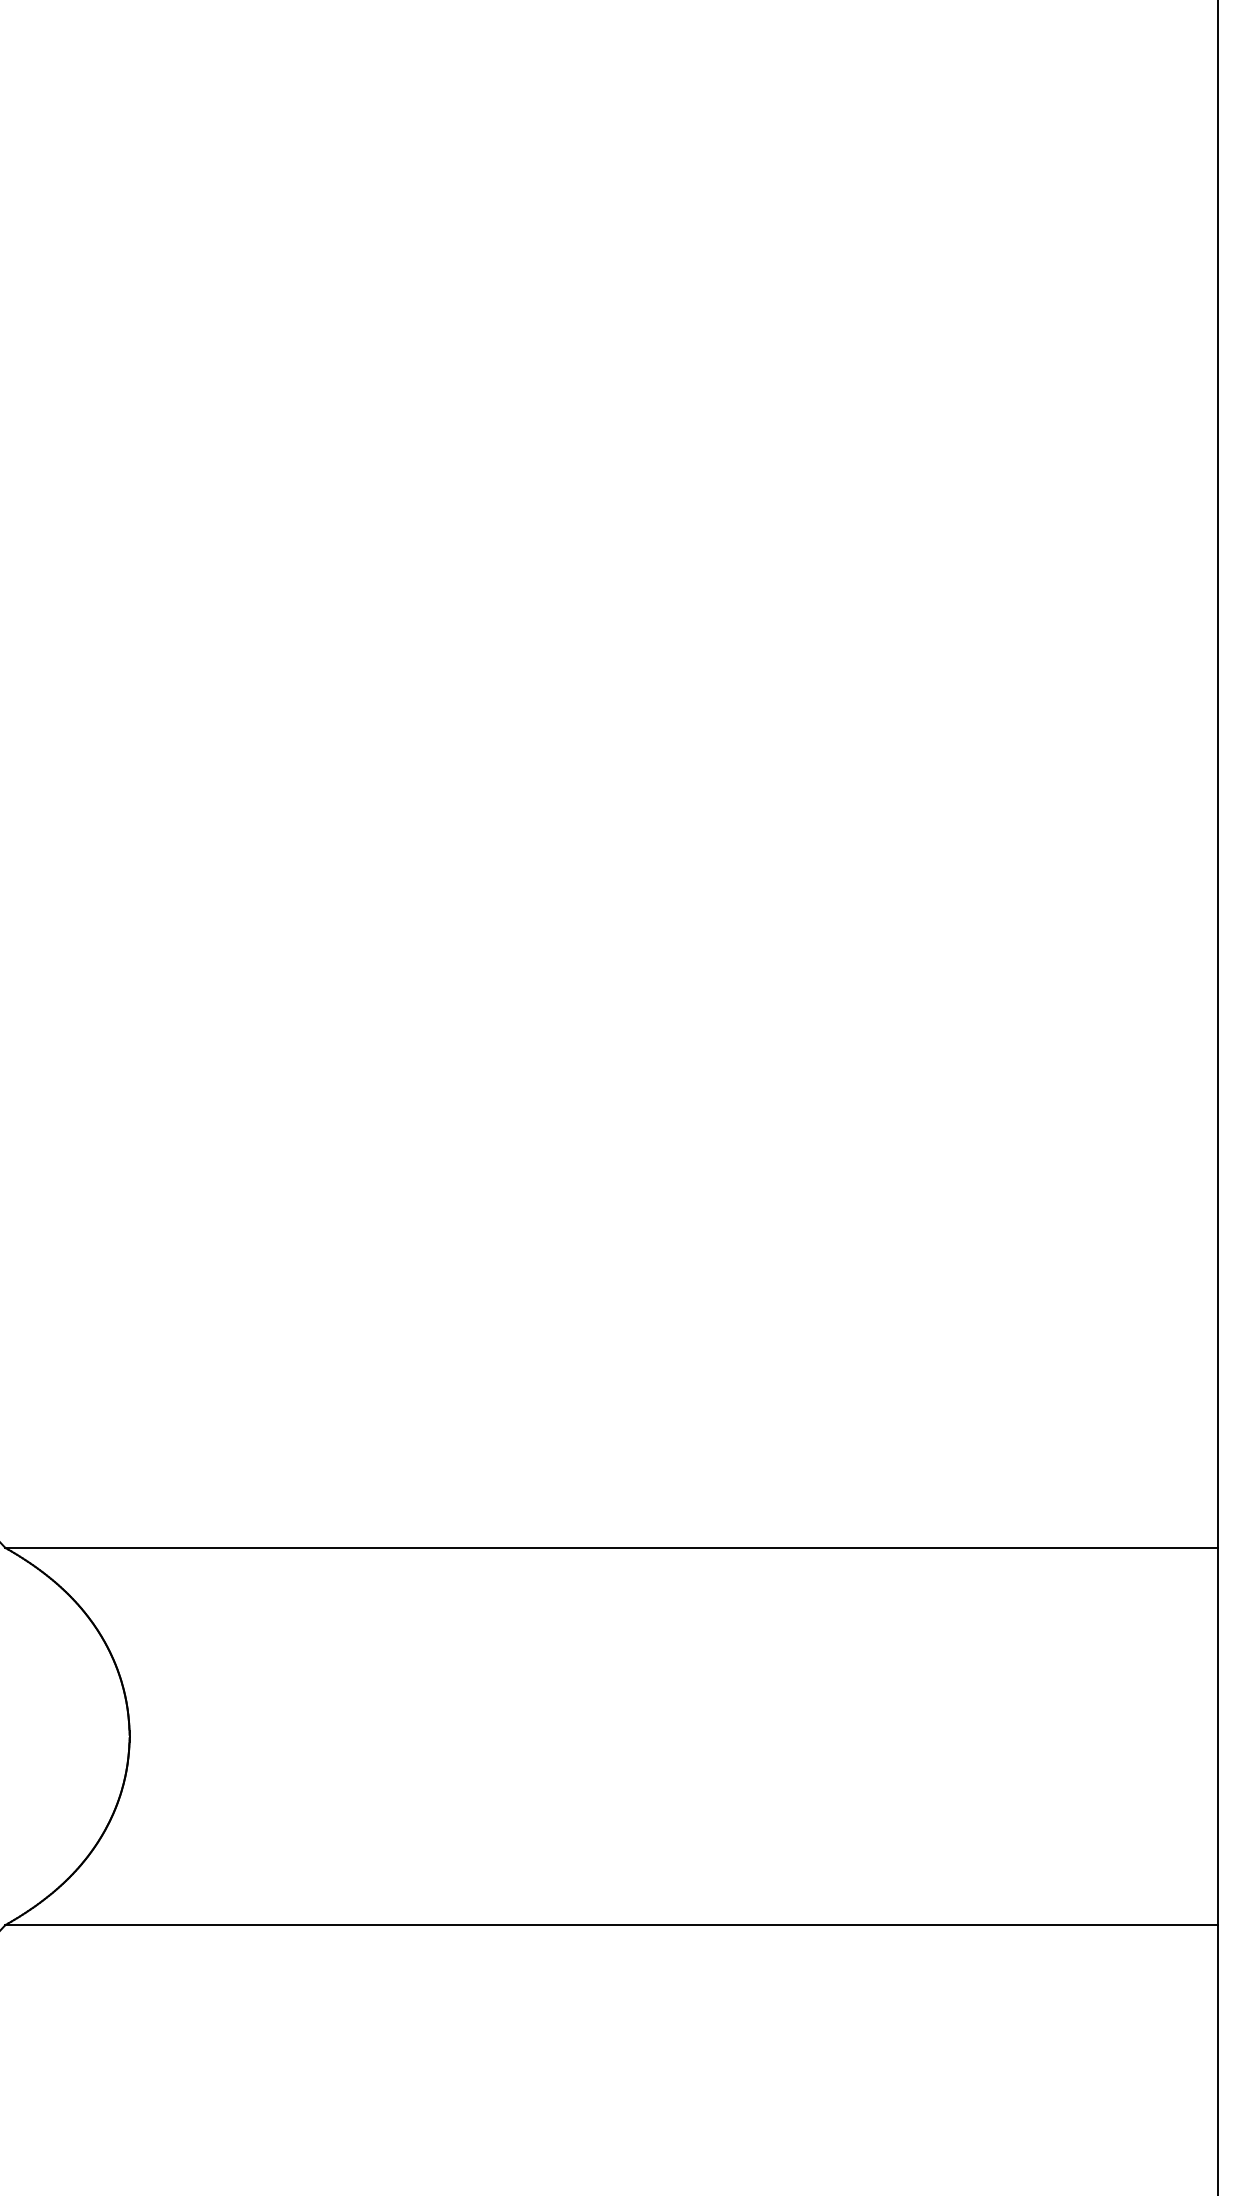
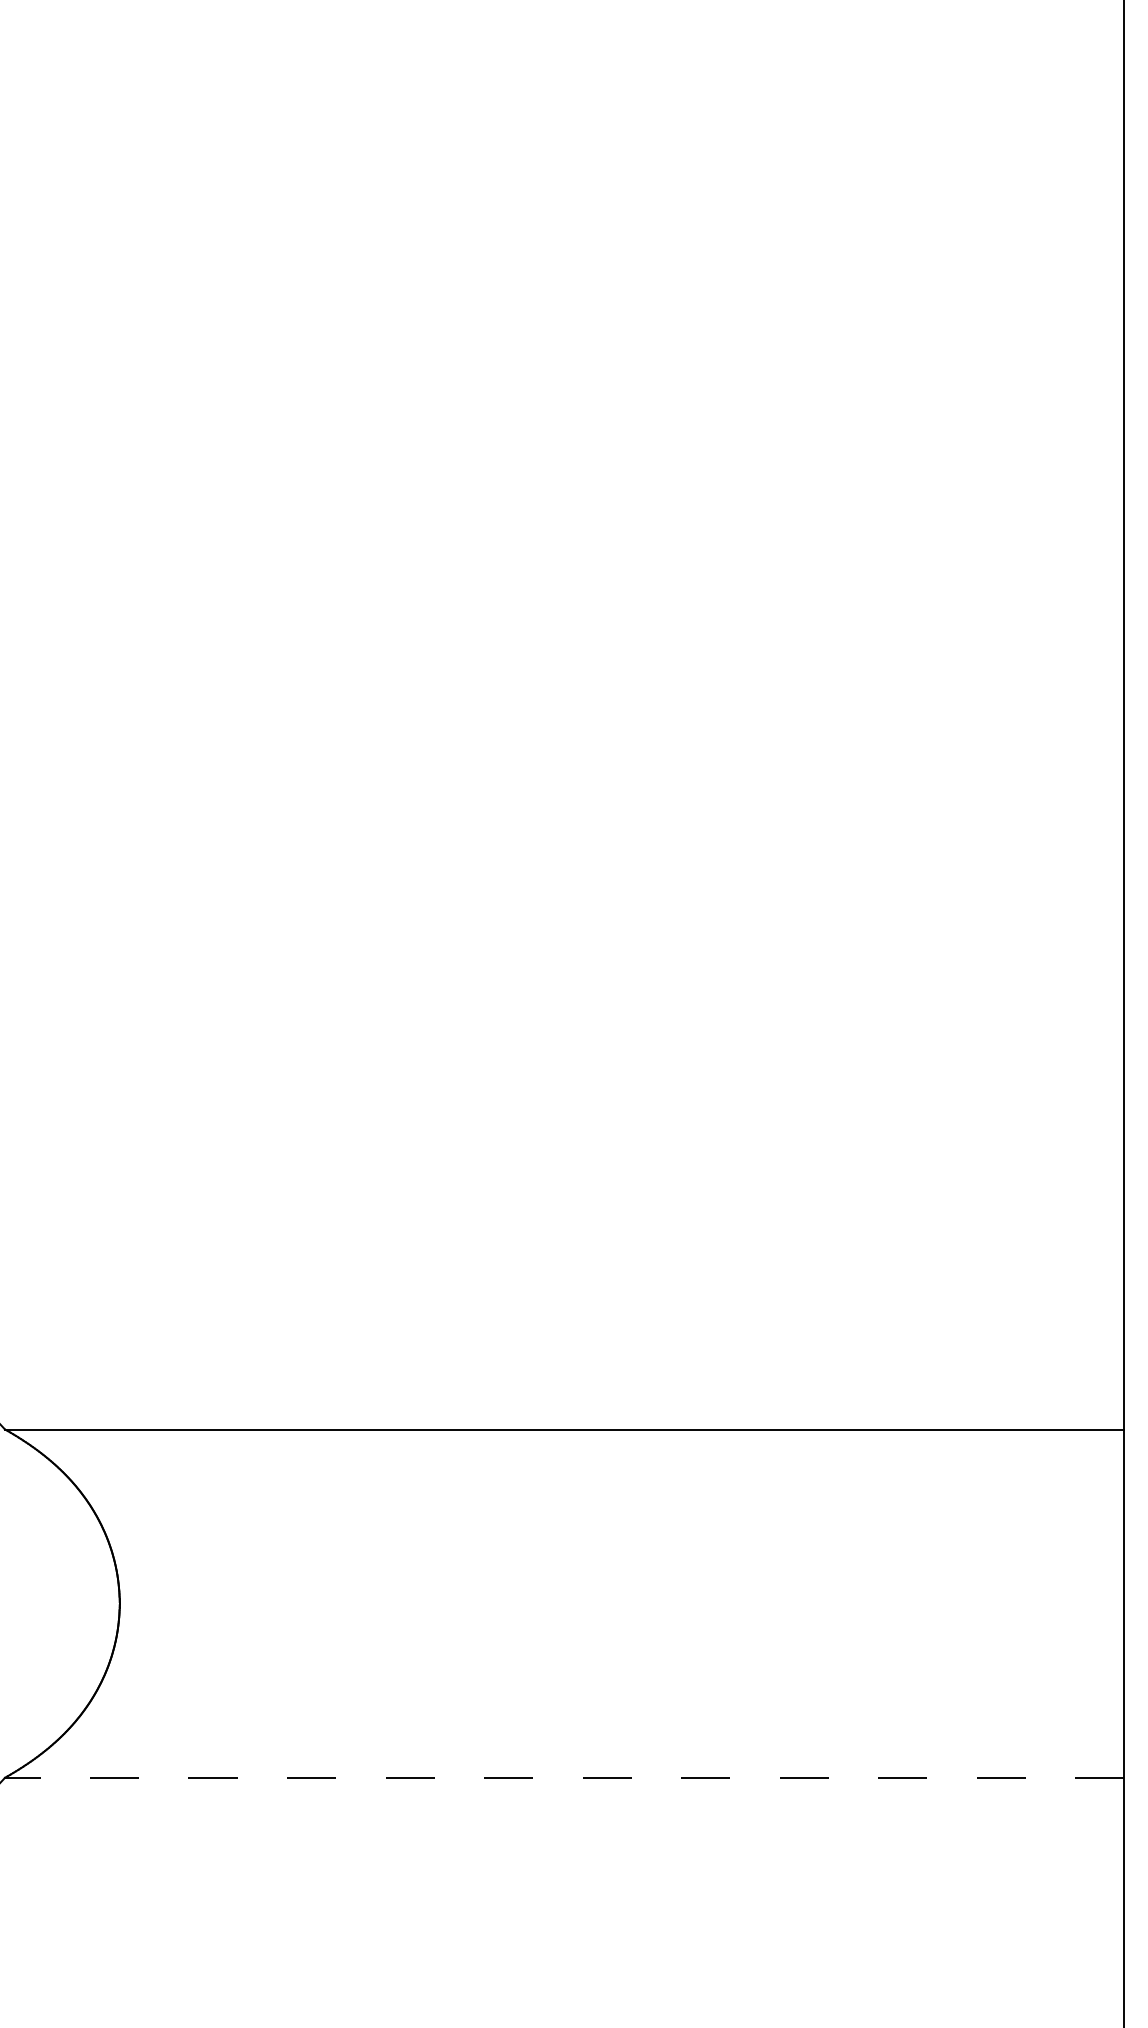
line: (611, 1924) -> (564, 1777), solid -> dashed

